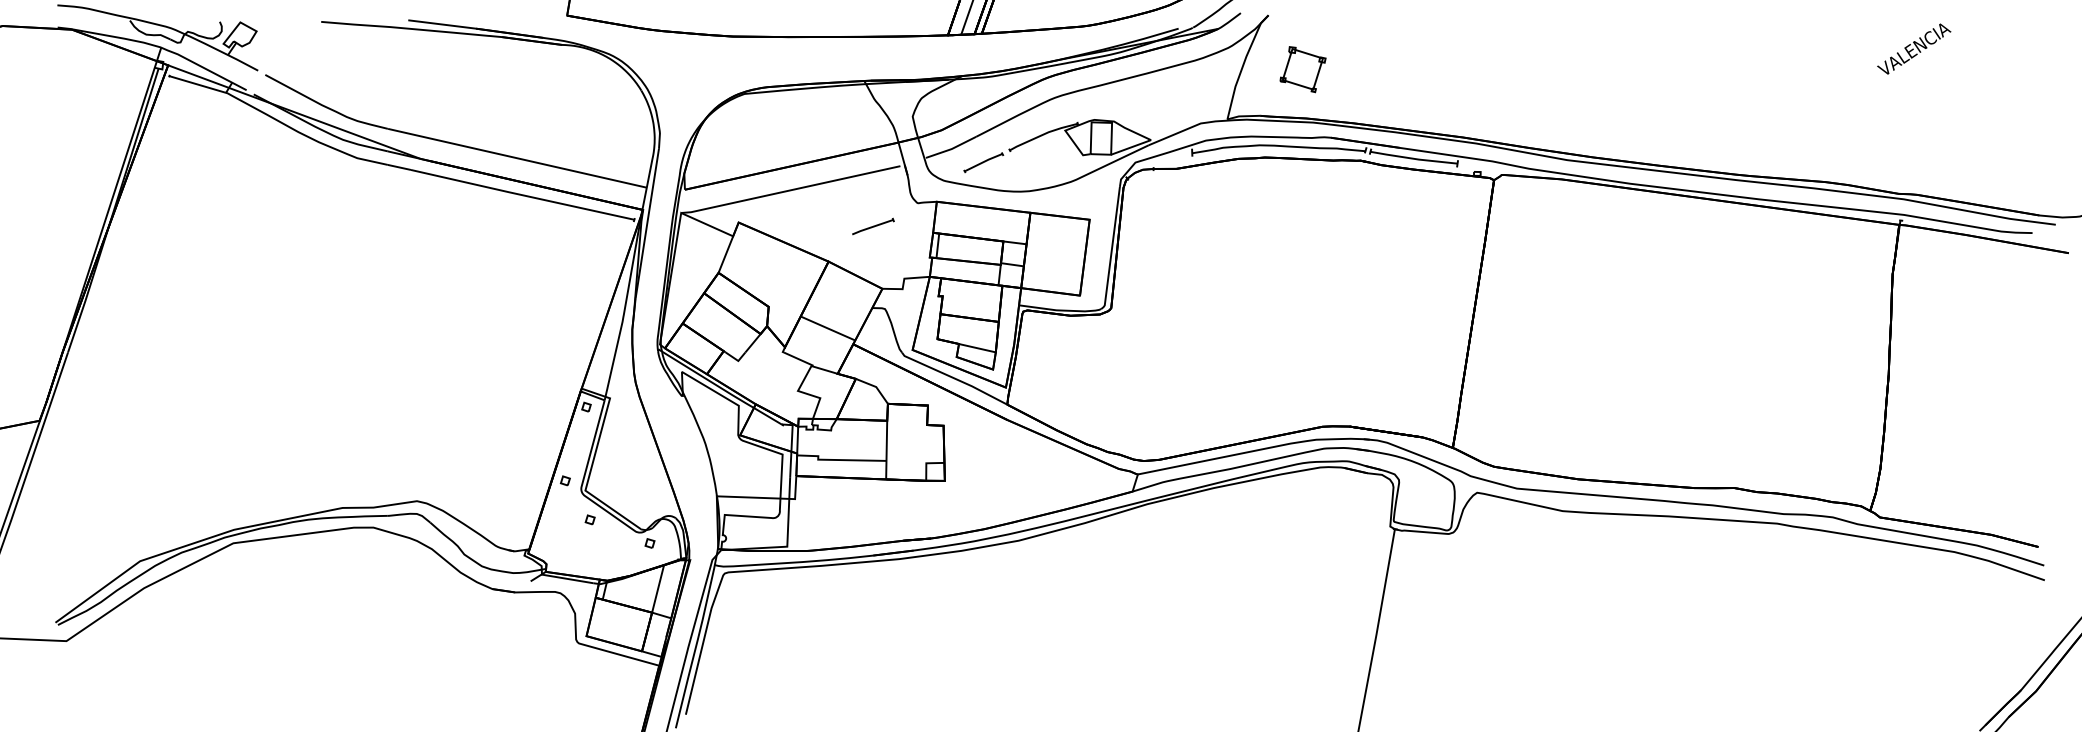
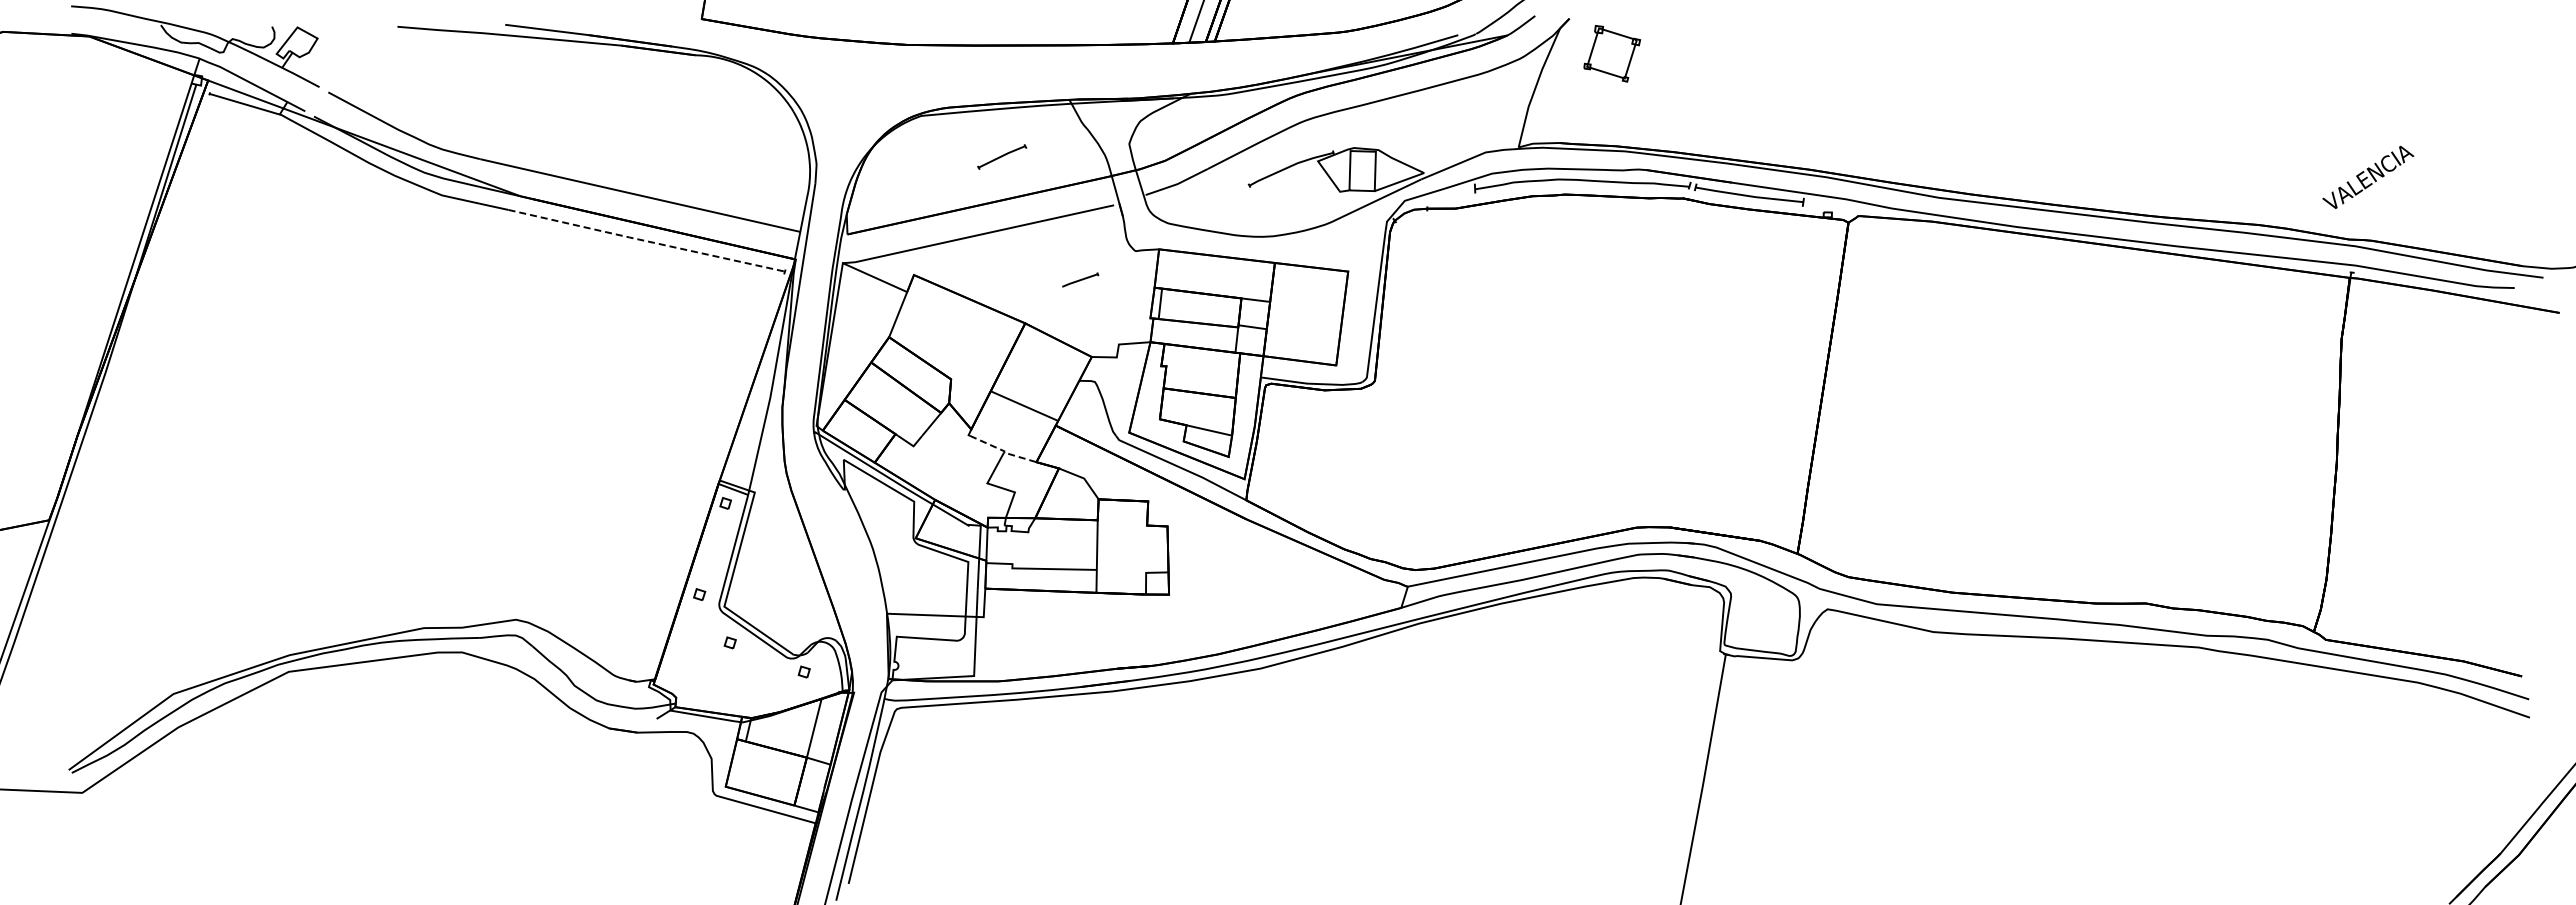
text: (1914, 48) -> (2368, 176), moved
part: (1303, 69) -> (1612, 53), moved
part: (984, 162) -> (1002, 156), moved
line: (522, 195) -> (646, 241), solid -> dashed
part: (873, 226) -> (1080, 279), size x0.7
line: (812, 365) -> (1005, 451), solid -> dashed

